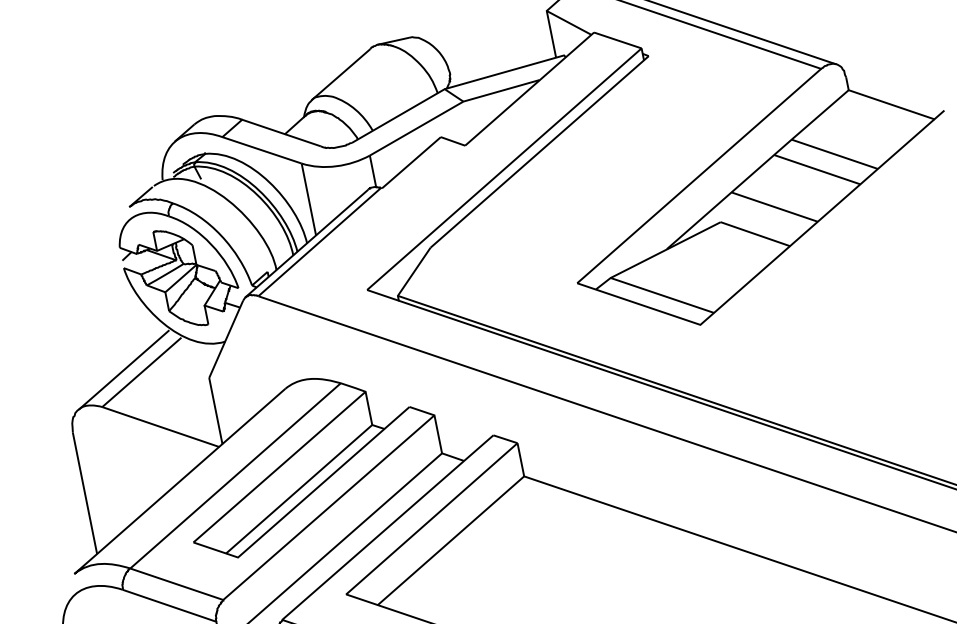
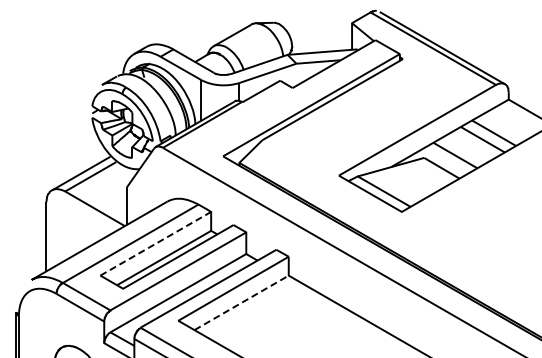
line: (278, 466) -> (155, 243), solid -> dashed
line: (452, 539) -> (242, 302), solid -> dashed

